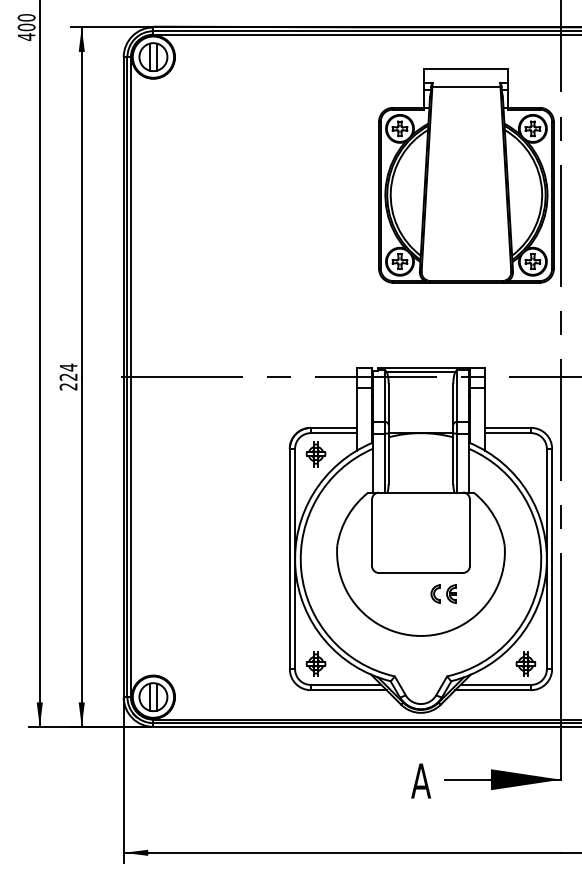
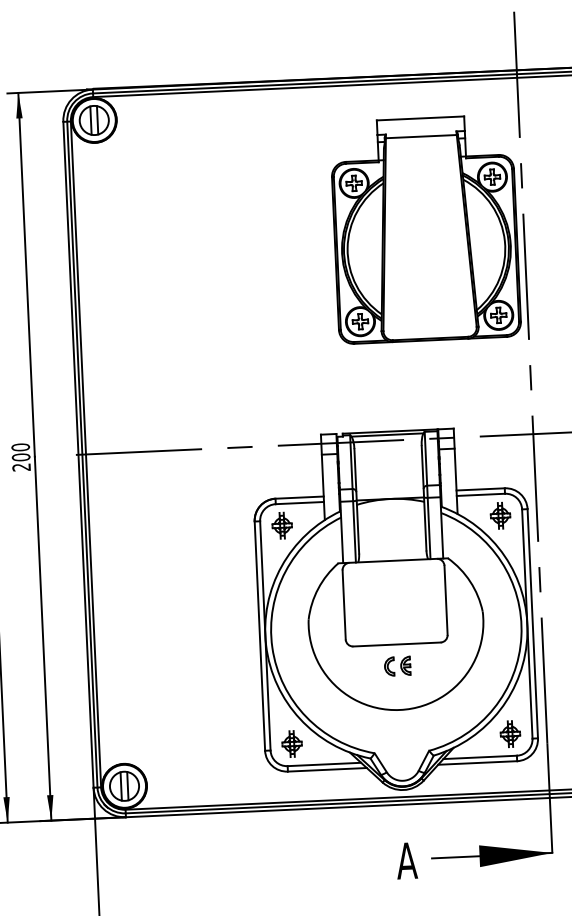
text: (68, 371) -> (20, 451), 224 -> 200
part: (525, 454) -> (500, 516), added
part: (443, 593) -> (397, 665), moved

